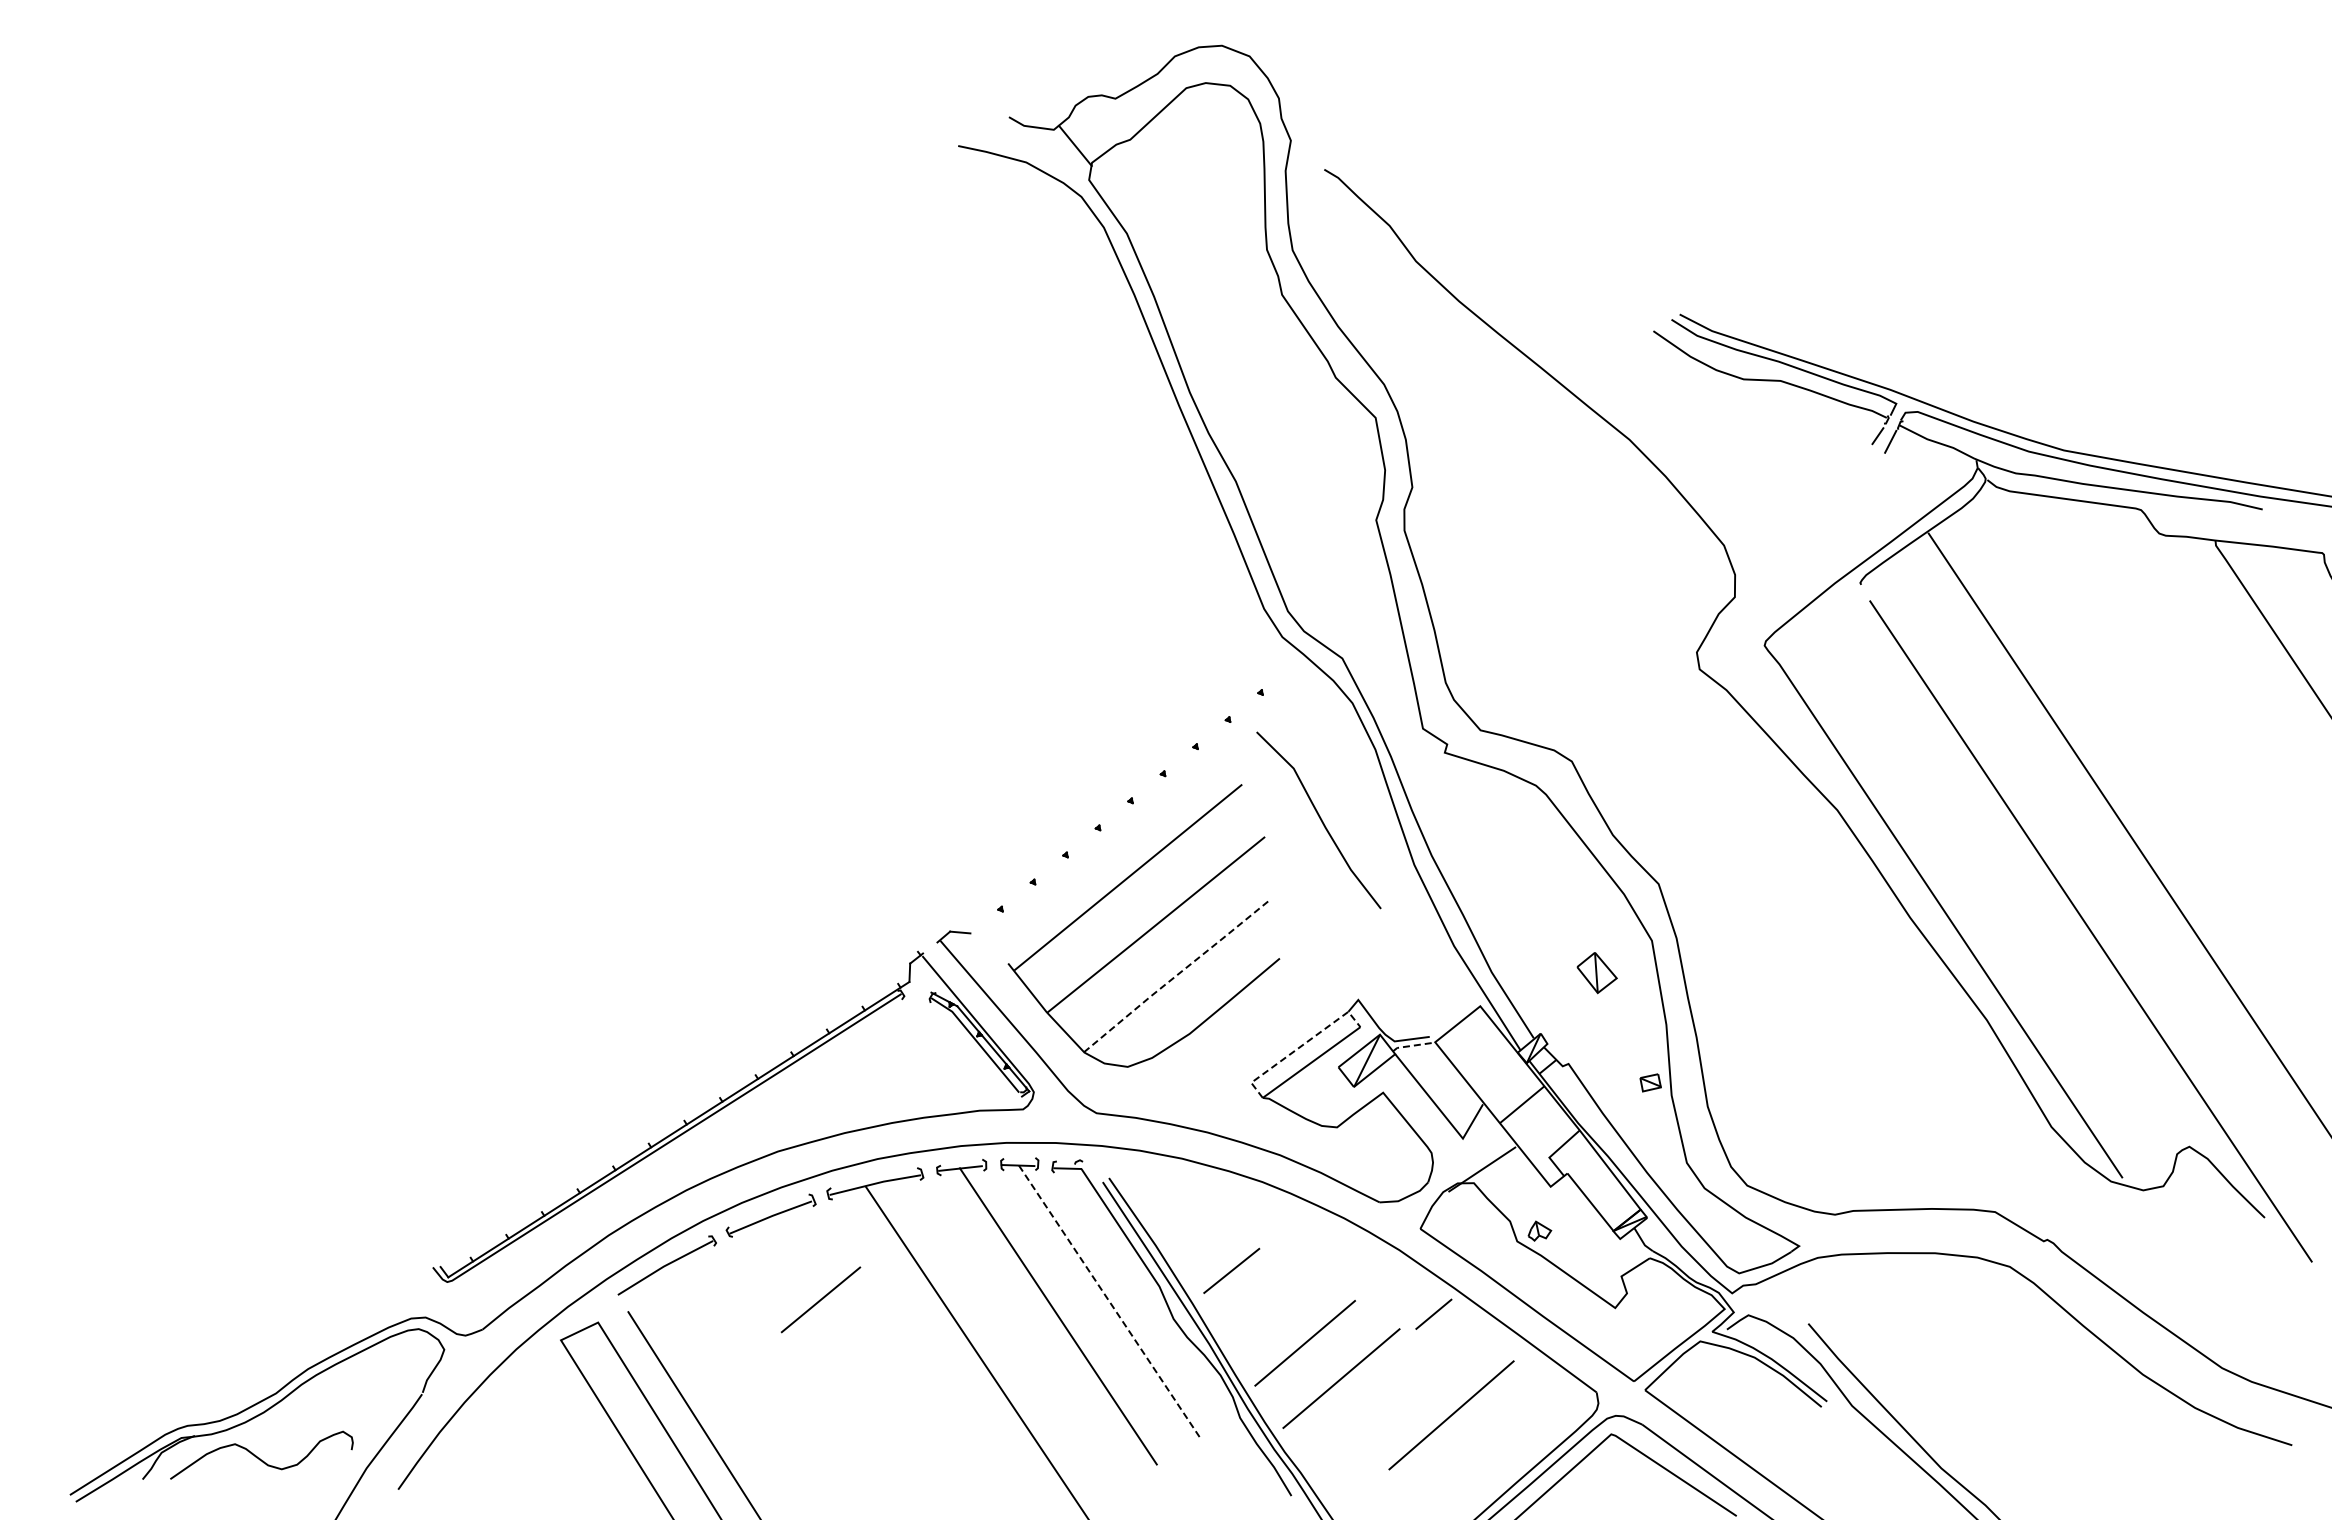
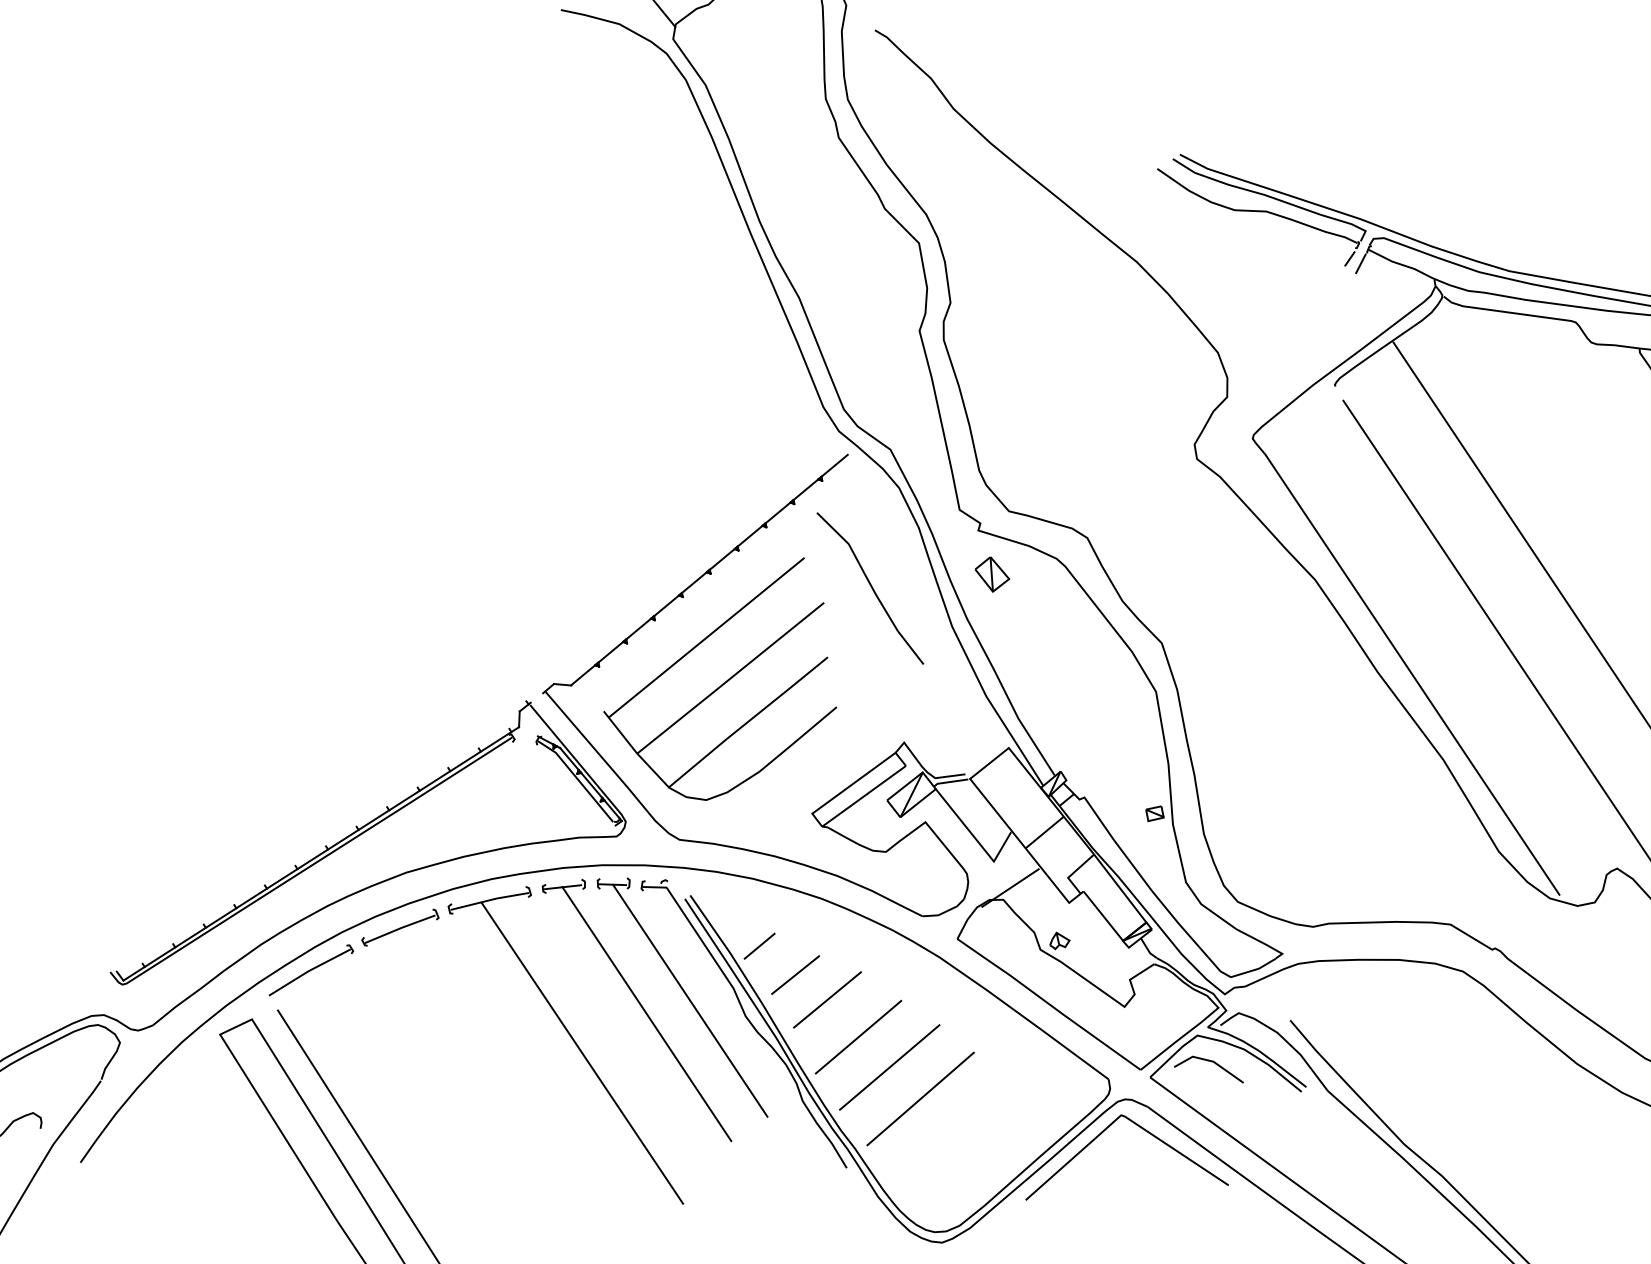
line: (1131, 798) -> (709, 569), added
part: (1596, 973) -> (991, 574), moved
line: (1176, 975) -> (748, 721), dashed -> solid
line: (1411, 1045) -> (949, 781), dashed -> solid
line: (1300, 1047) -> (854, 783), dashed -> solid
line: (820, 1299) -> (827, 999), moved
line: (1109, 1301) -> (690, 1001), dashed -> solid
line: (1433, 1313) -> (759, 945), moved
line: (1716, 1372) -> (1211, 1062), added
line: (1451, 1415) -> (920, 1099), moved

